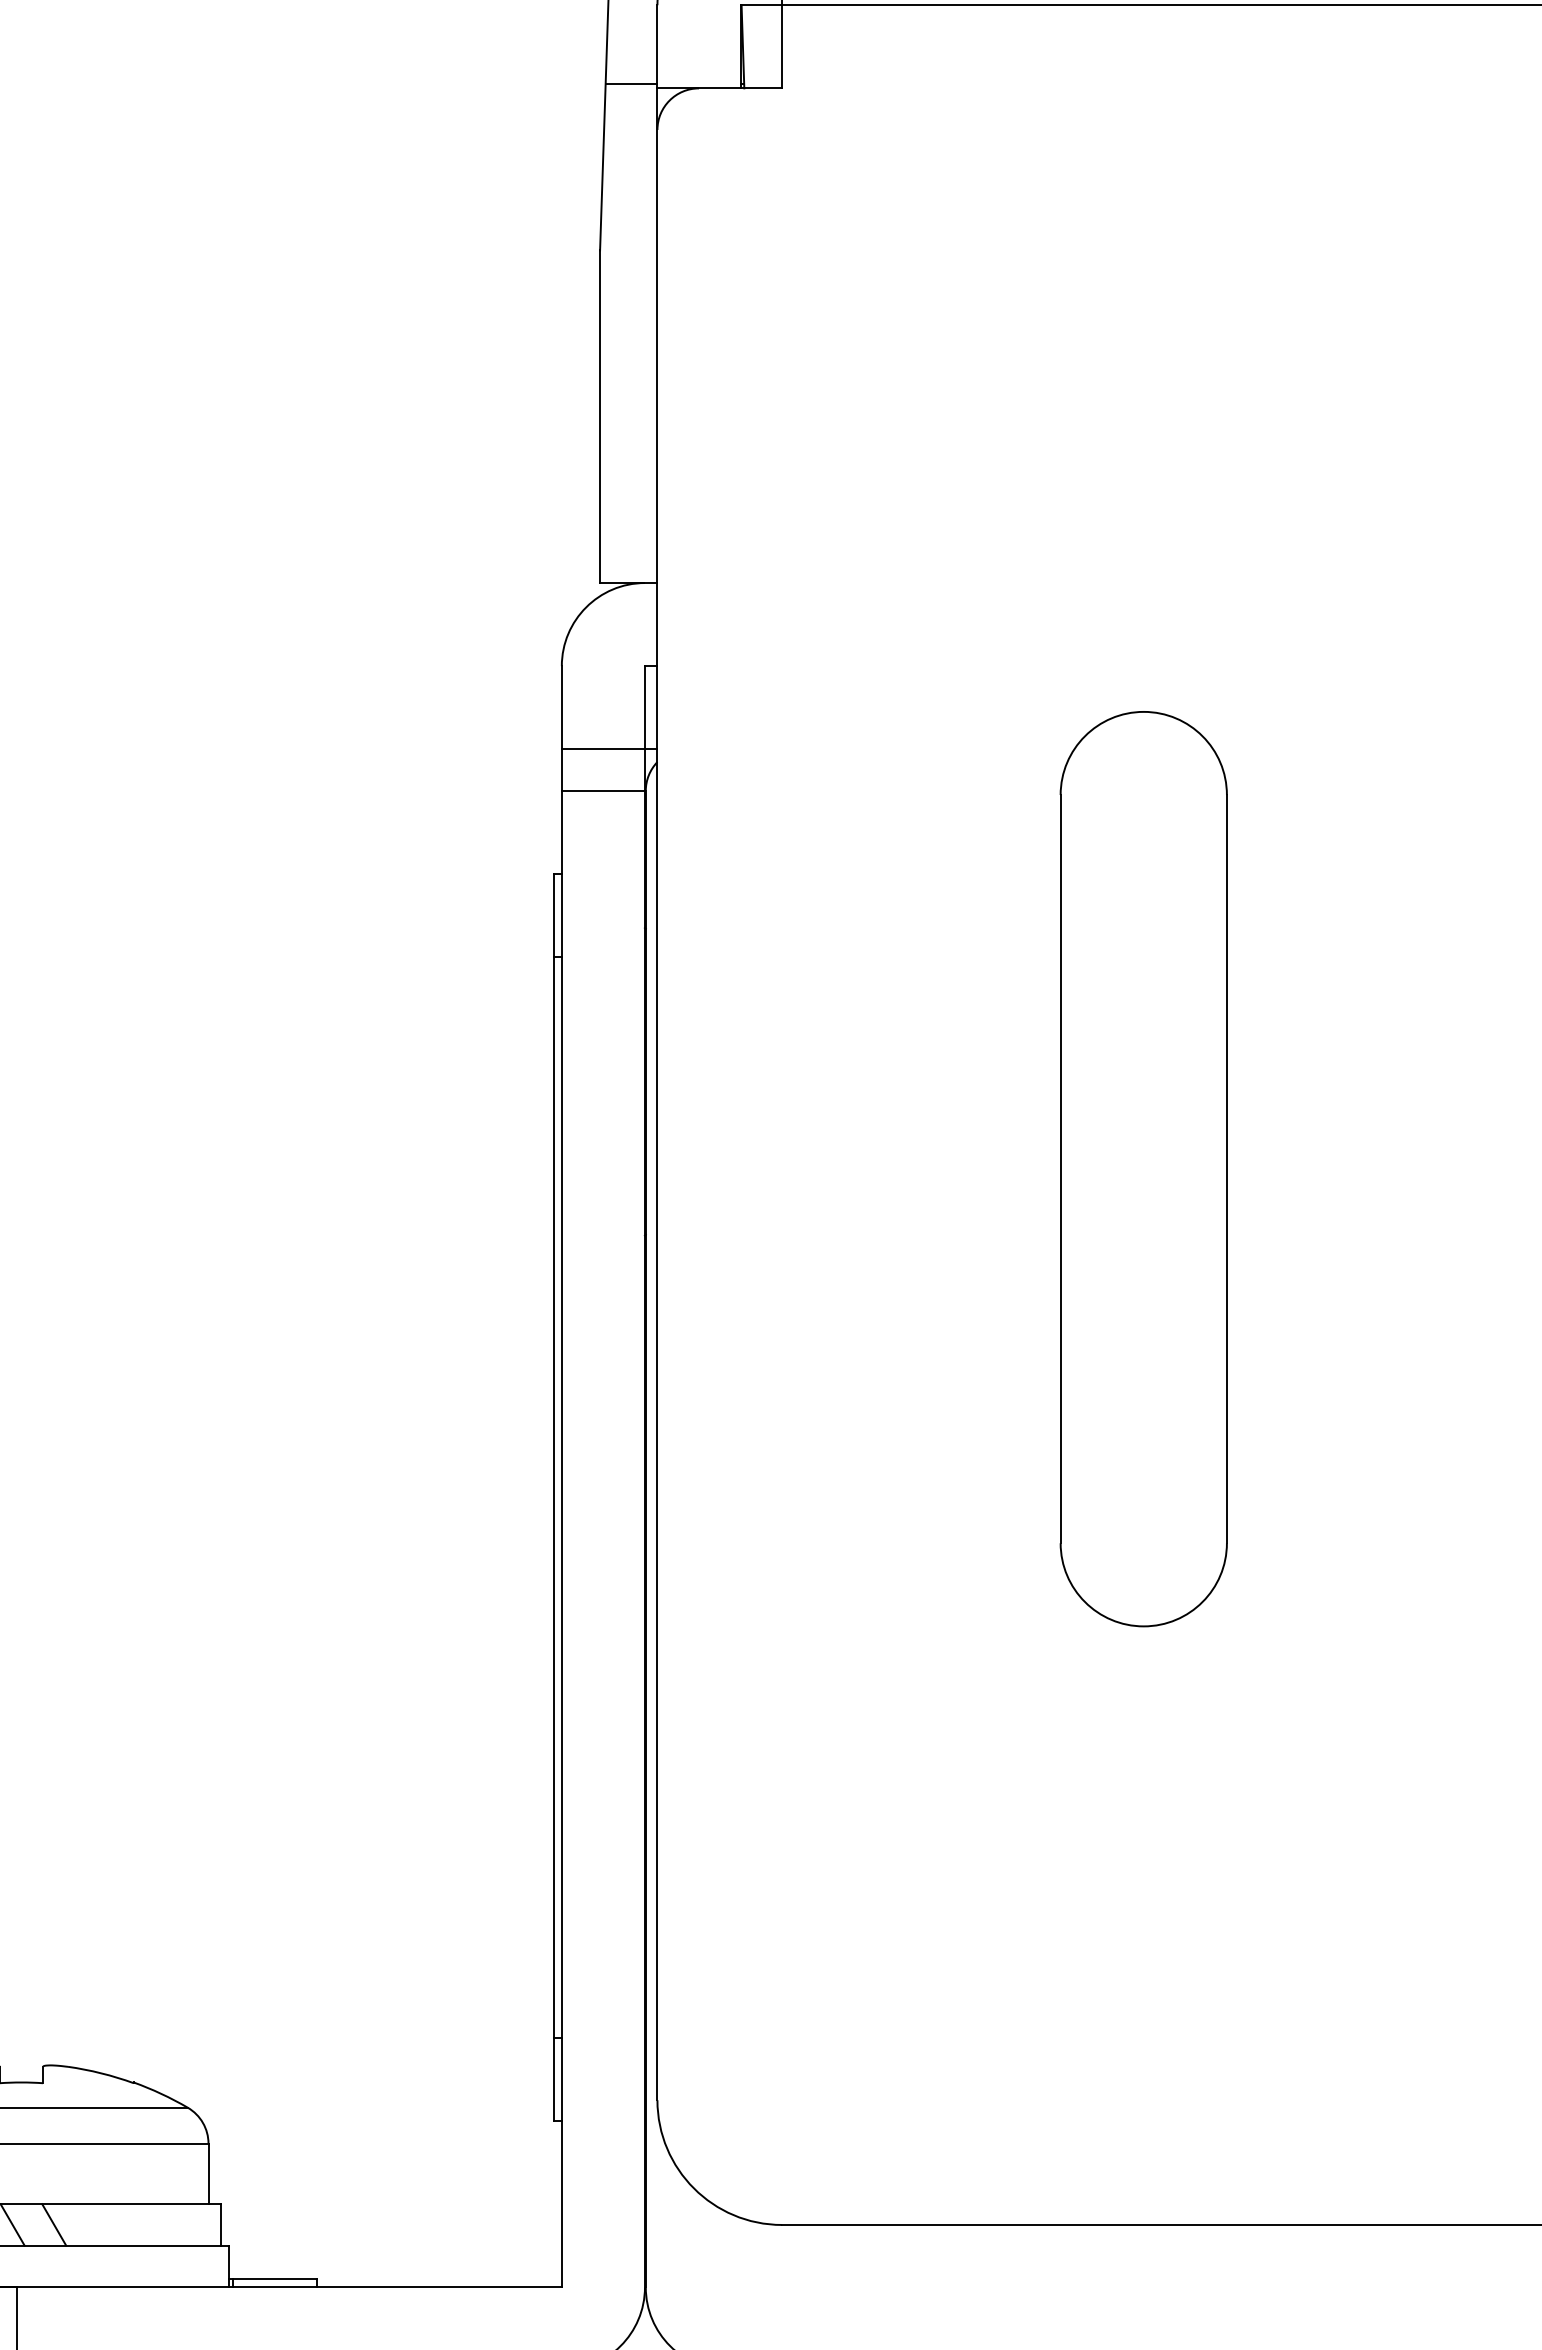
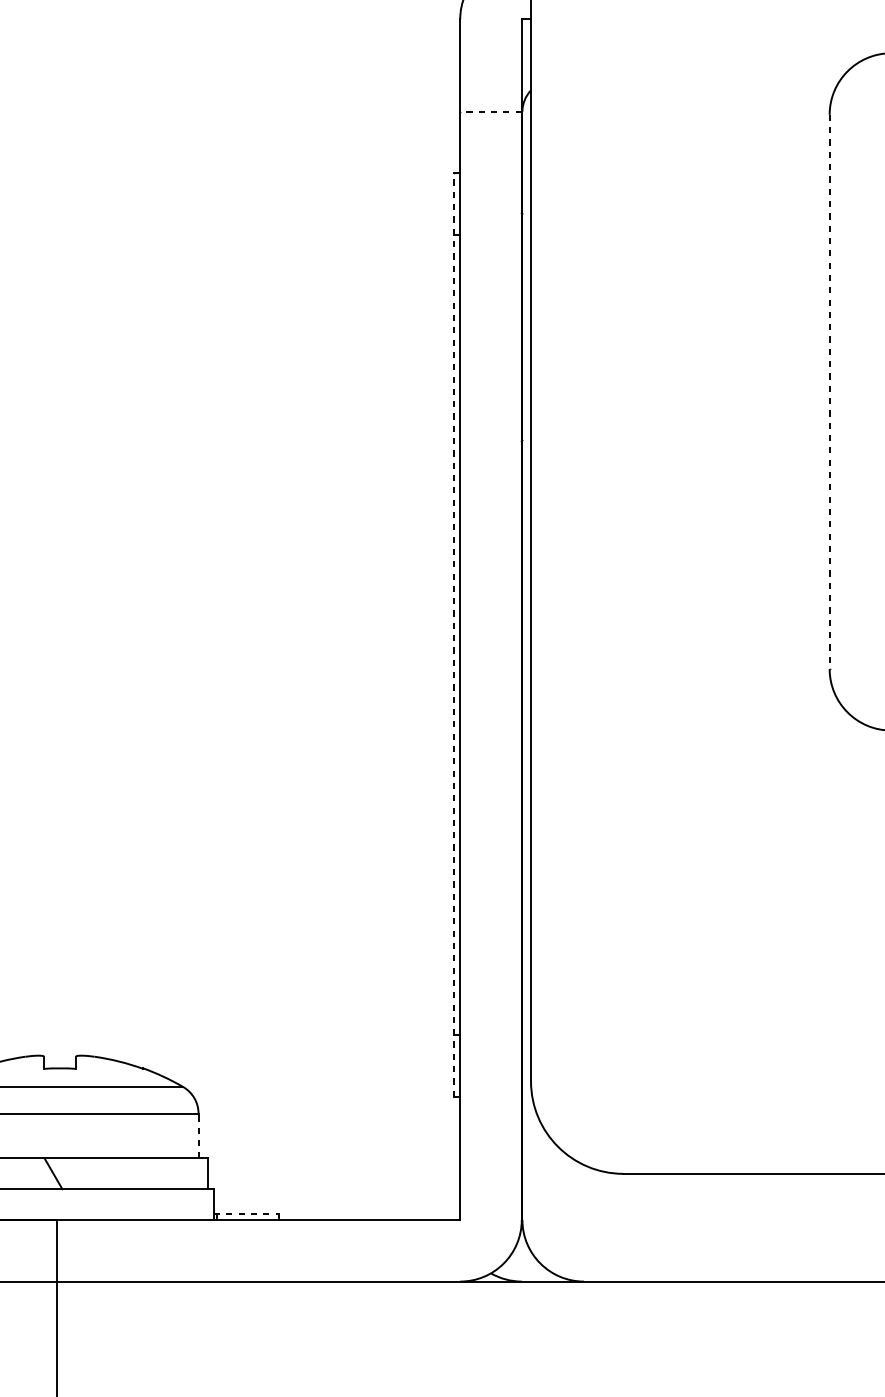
line: (609, 749) -> (495, 81), removed
line: (603, 790) -> (491, 111), solid -> dashed
line: (1060, 1169) -> (829, 392), solid -> dashed
line: (553, 1497) -> (454, 635), solid -> dashed
line: (208, 2173) -> (198, 1135), solid -> dashed
line: (54, 2224) -> (84, 1173), removed
line: (272, 2279) -> (245, 1214), solid -> dashed

